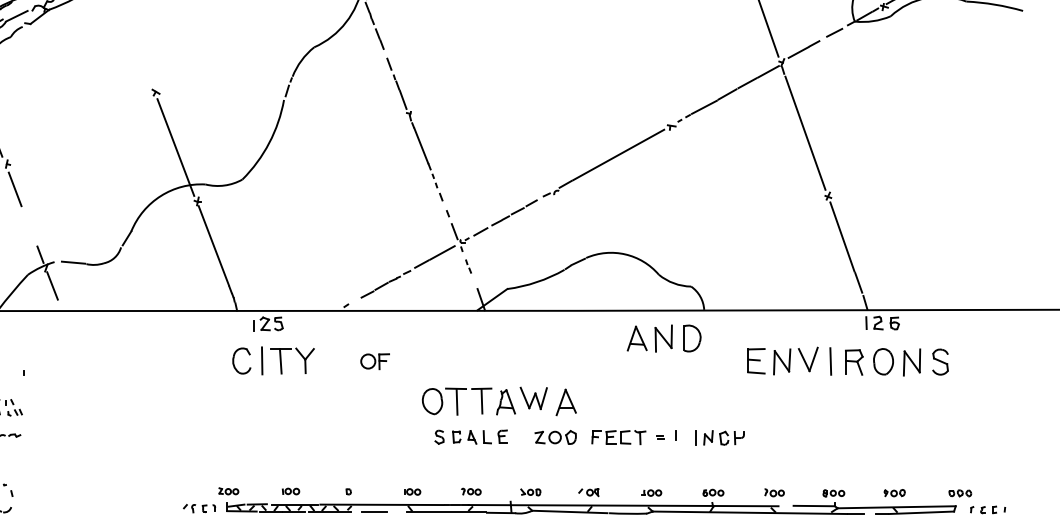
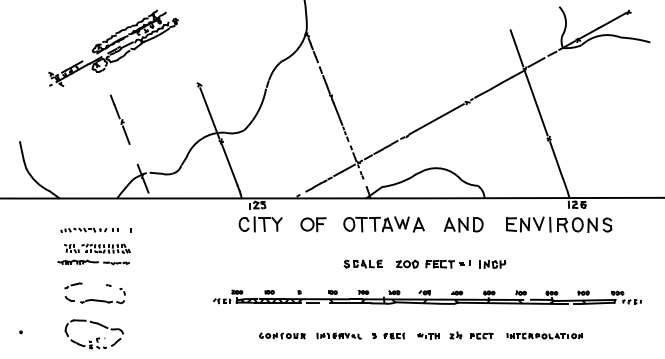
part: (663, 338) -> (463, 224), moved
part: (375, 361) -> (313, 224), size x1.67
part: (498, 401) -> (383, 224), moved

